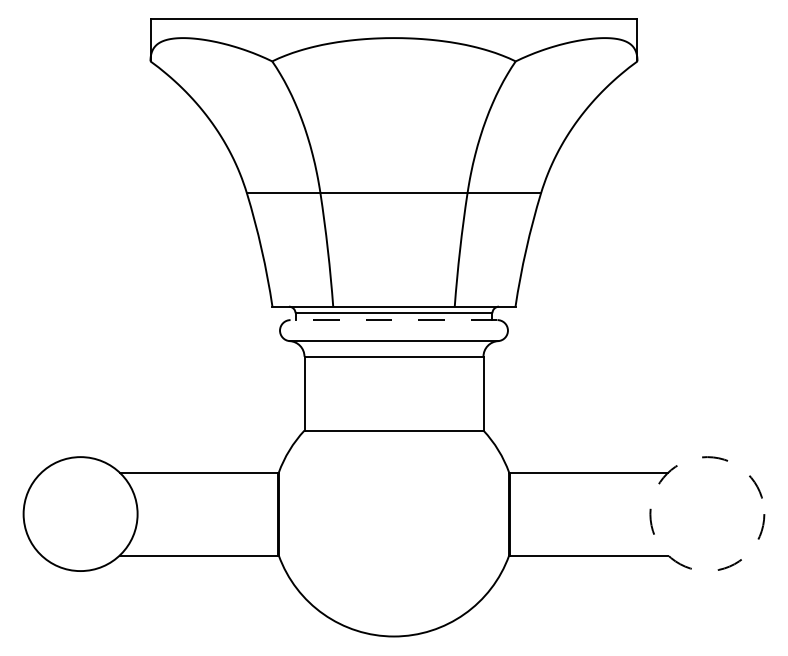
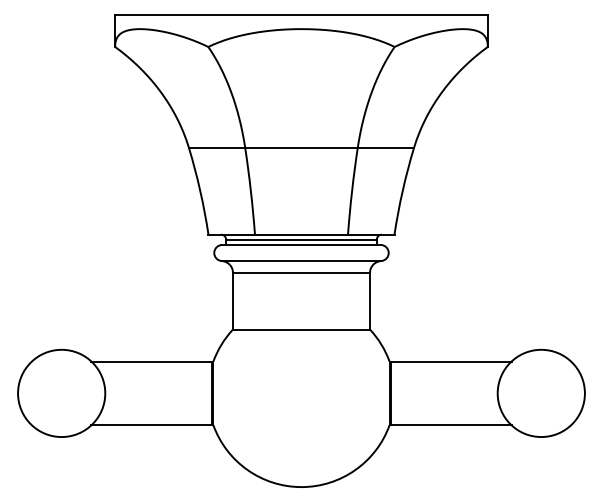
line: (393, 320) -> (301, 245), dashed -> solid
circle: (707, 514) -> (541, 393), dashed -> solid

